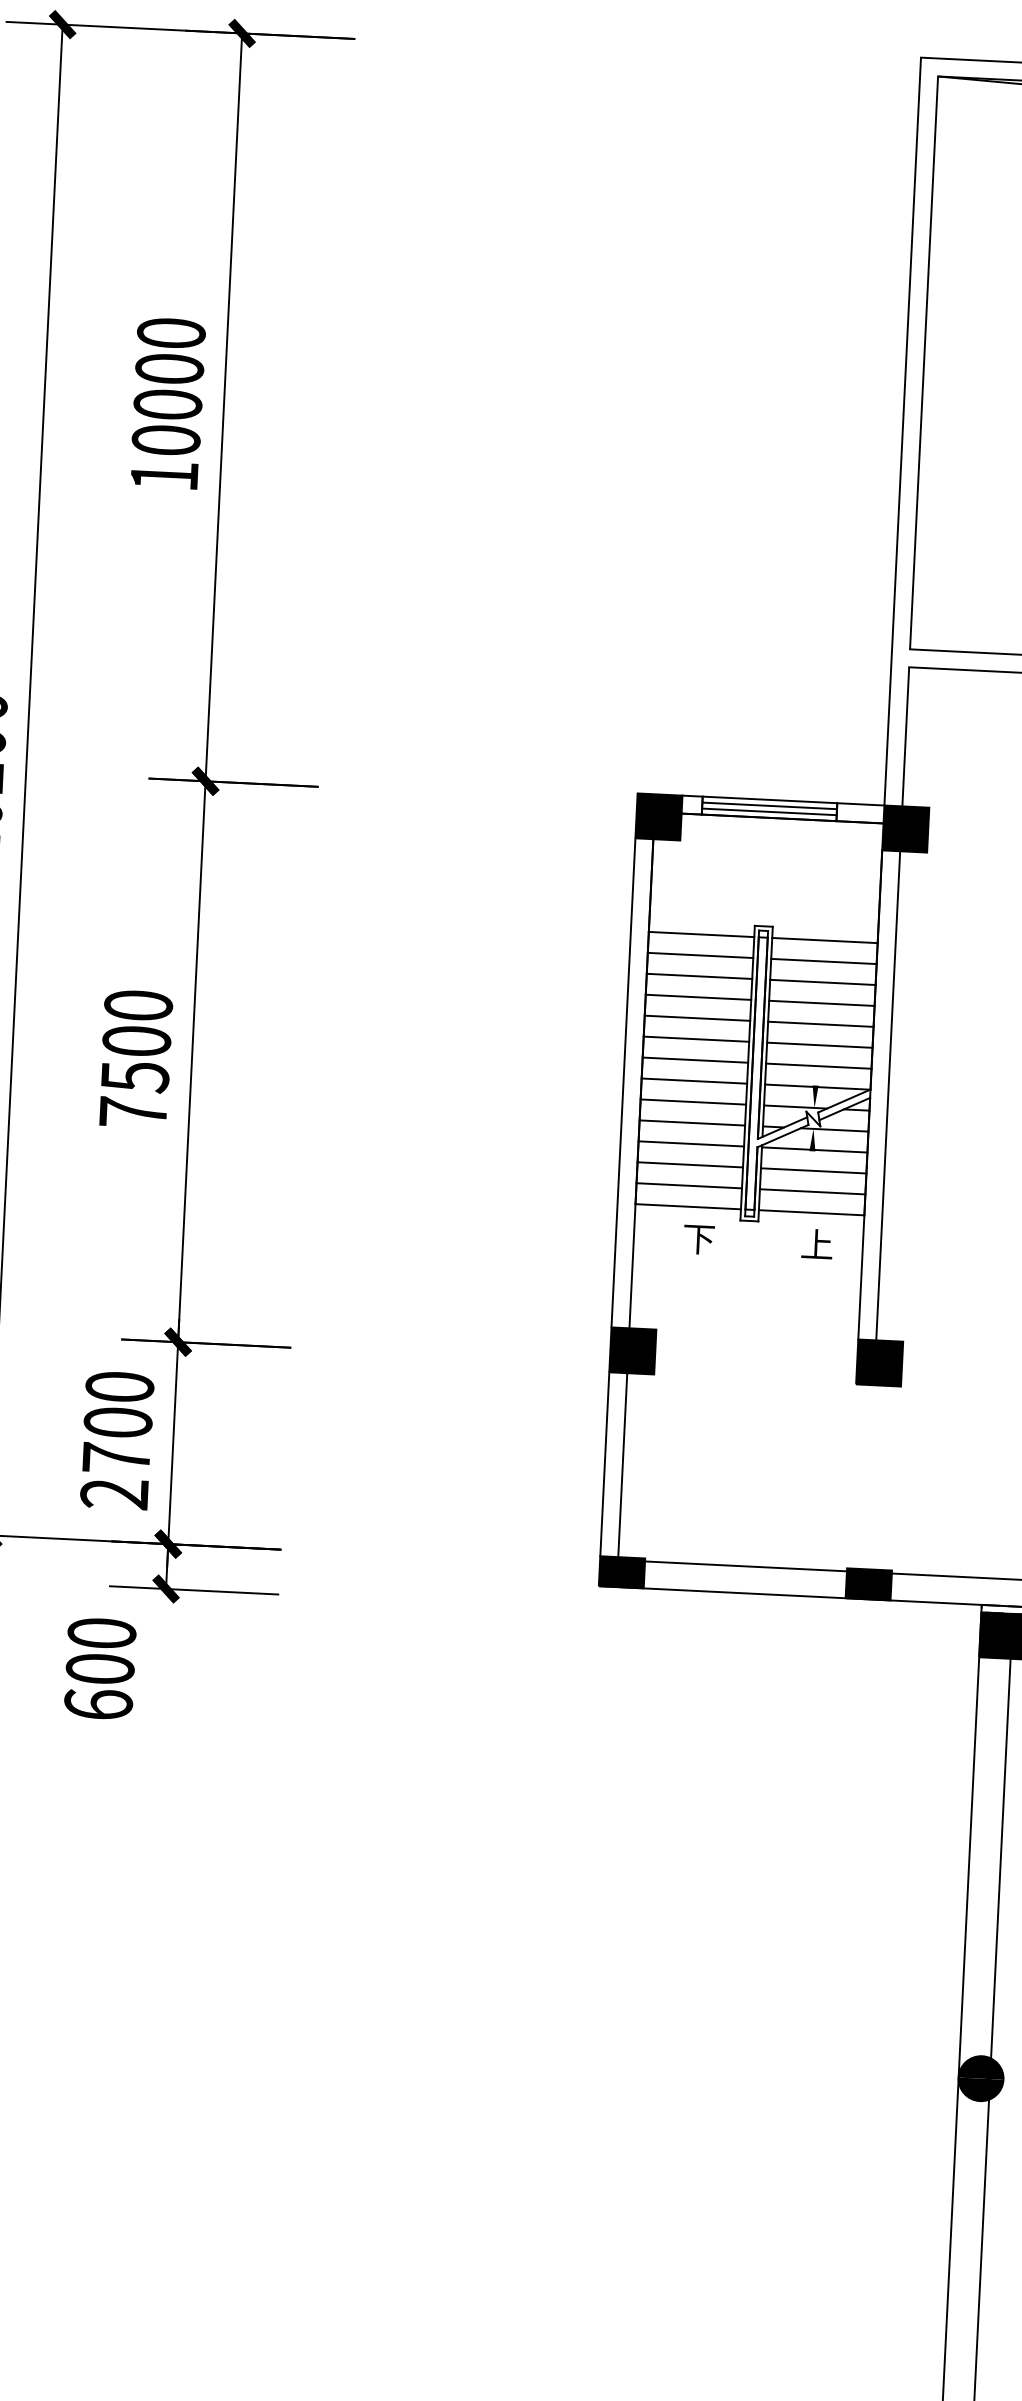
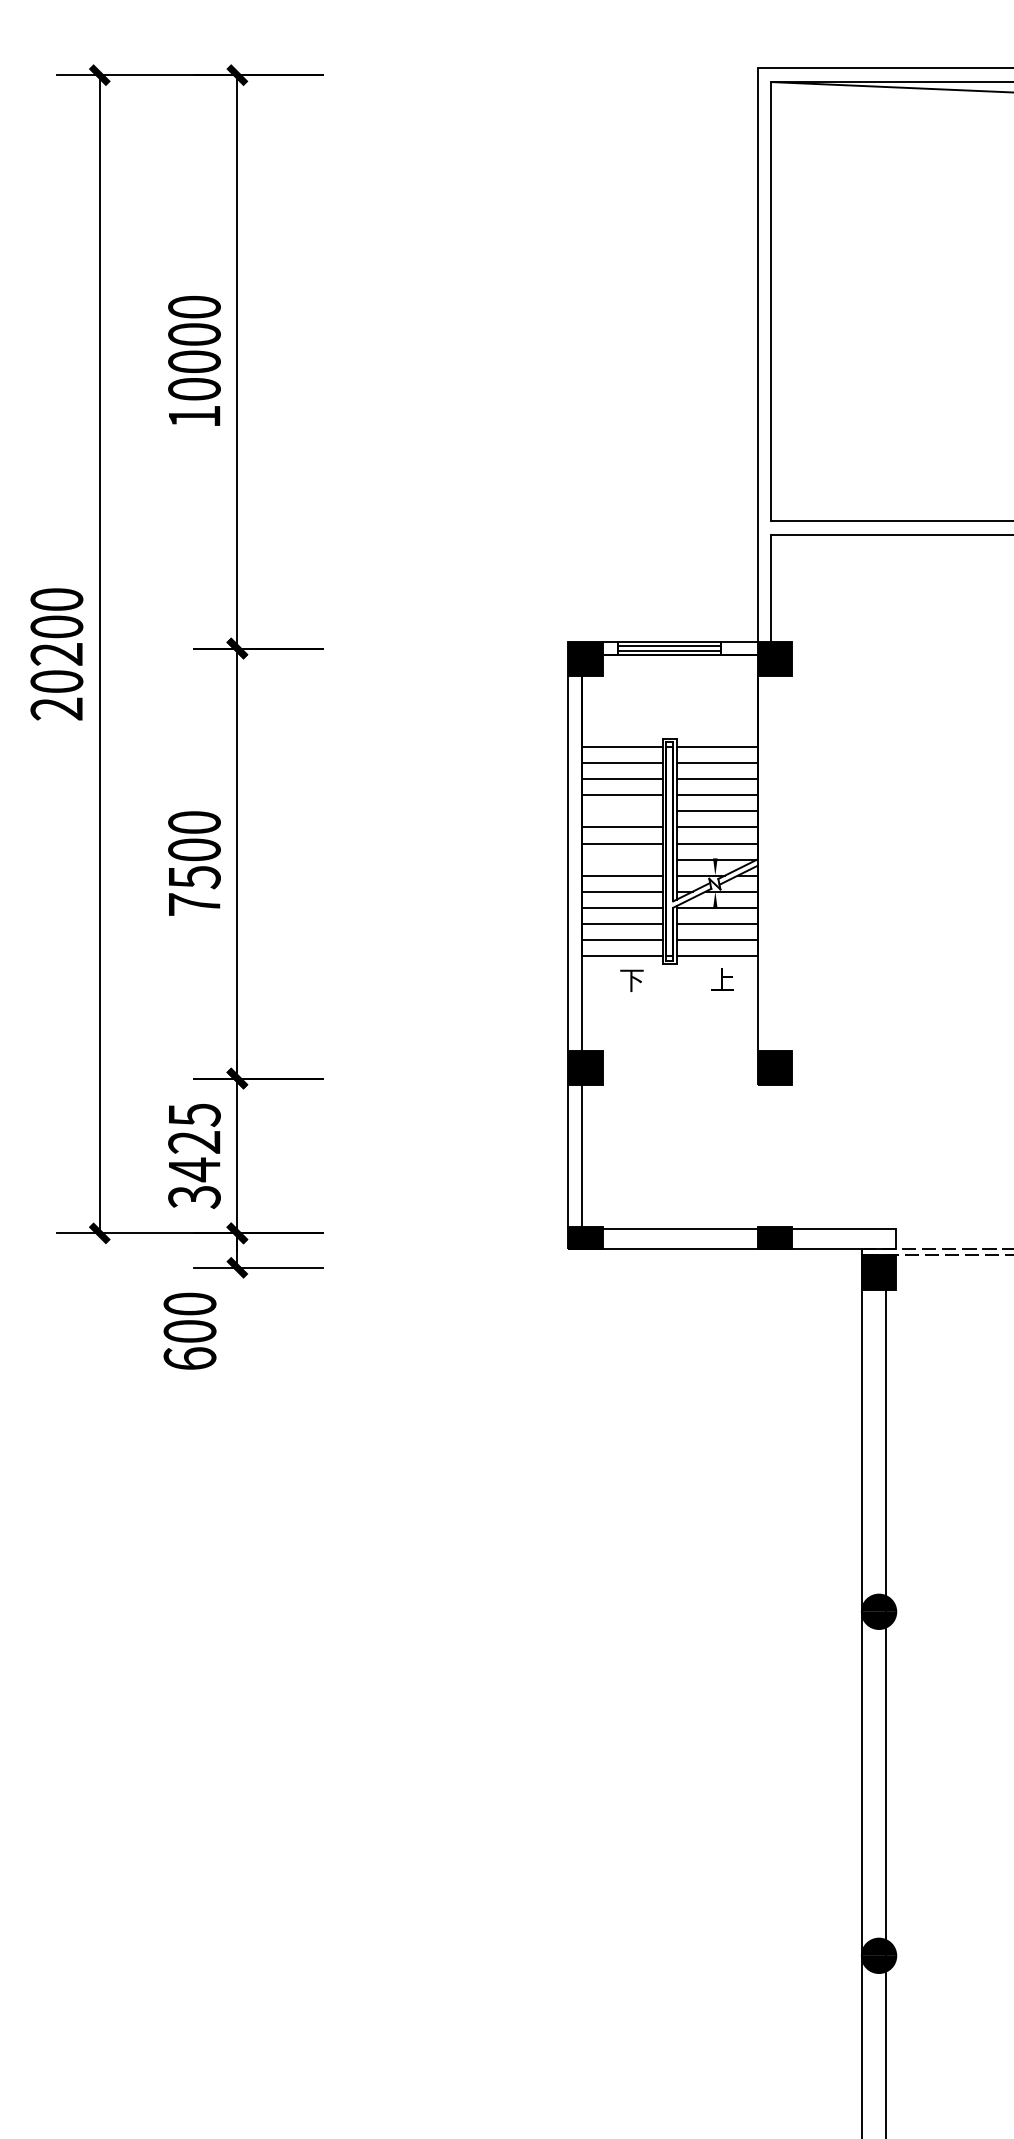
line: (697, 1018) -> (622, 811), removed
line: (694, 1081) -> (622, 859), removed
line: (888, 1095) -> (771, 863), removed
text: (117, 1439) -> (194, 1155), 2700 -> 3425

